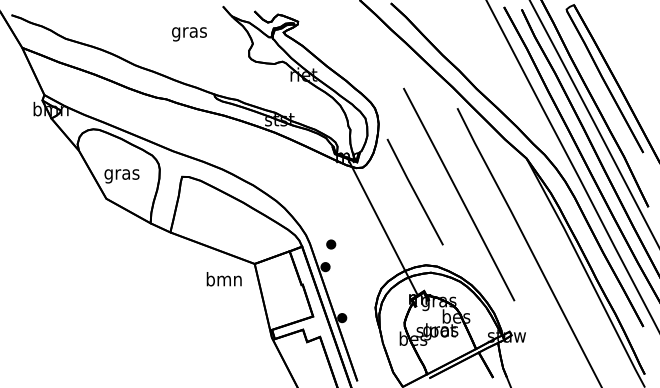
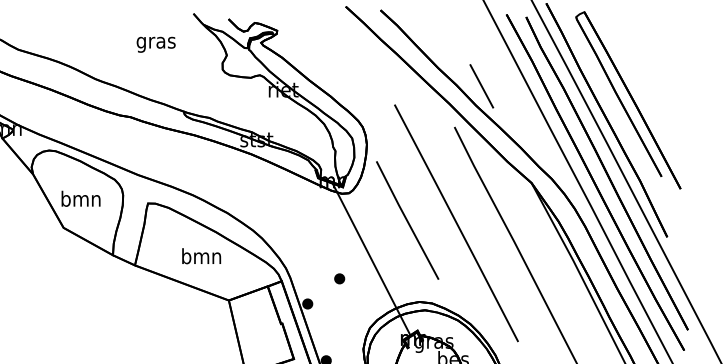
line: (481, 71) -> (481, 86), added
text: (121, 174) -> (80, 200), gras -> bmn
part: (331, 244) -> (339, 278), moved
text: (223, 279) -> (200, 256), moved

